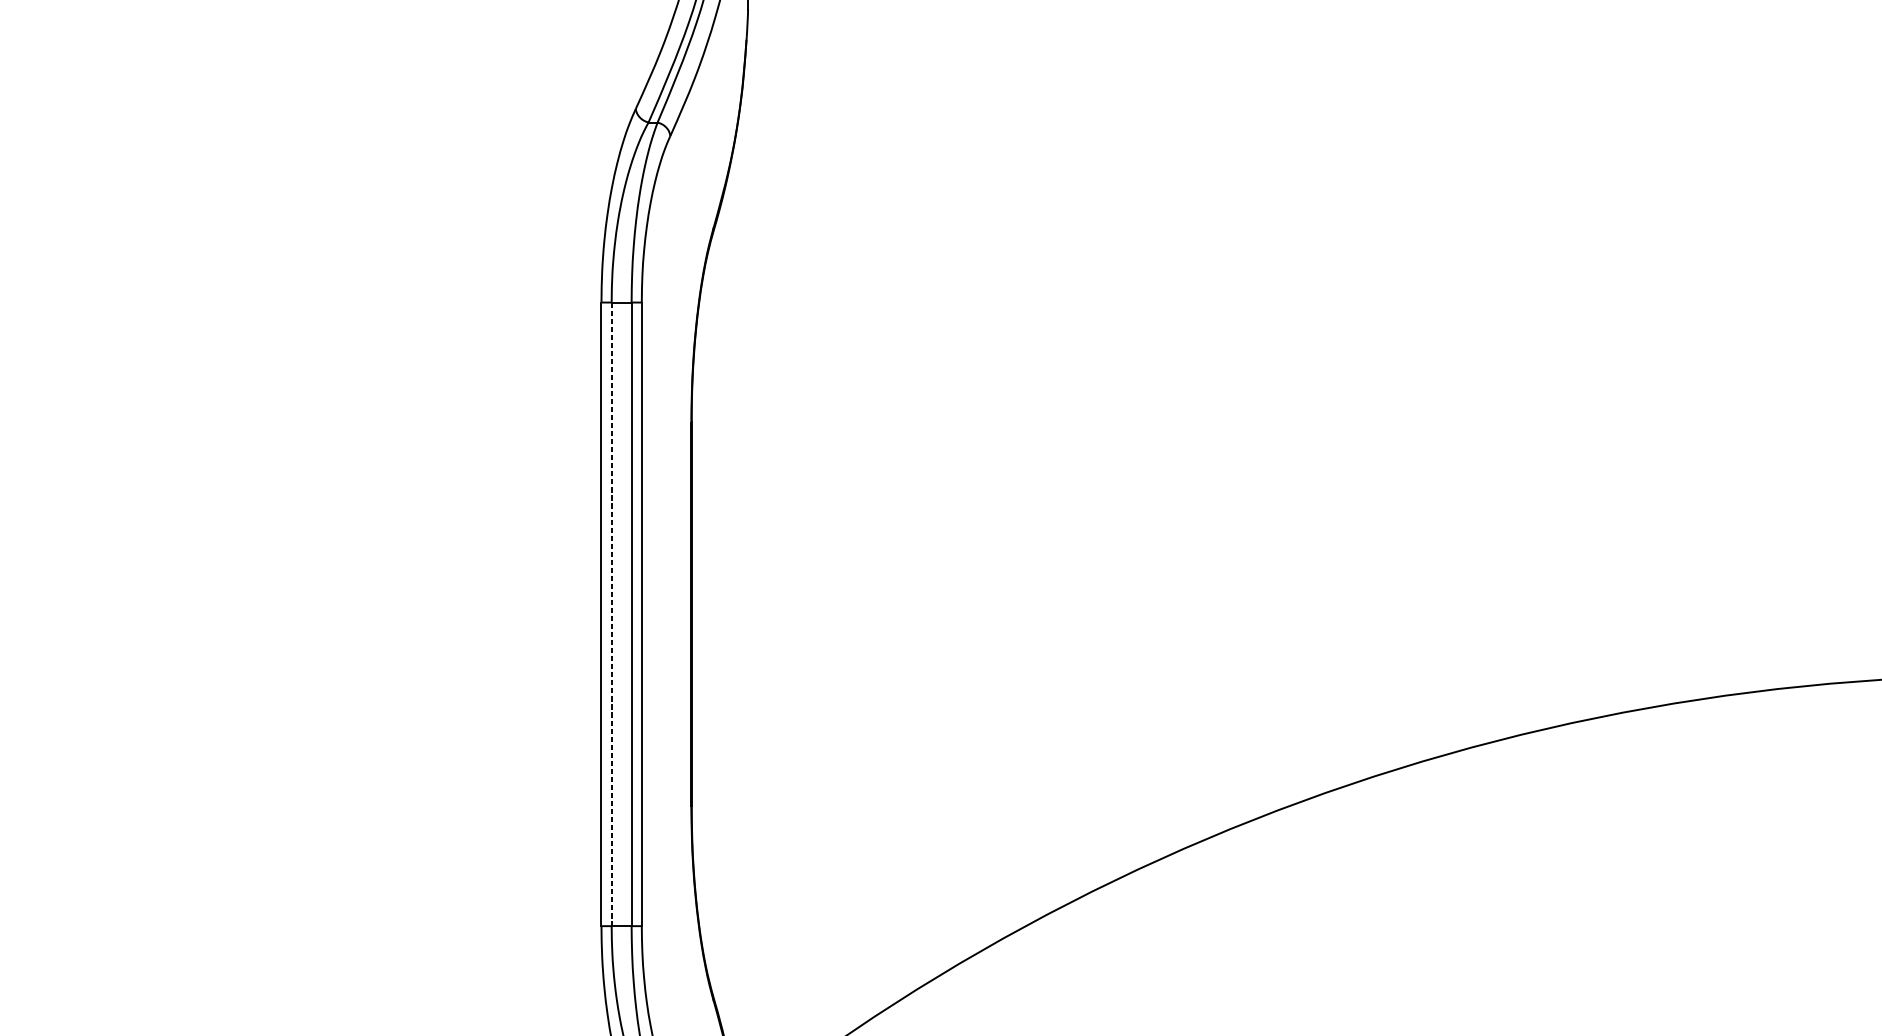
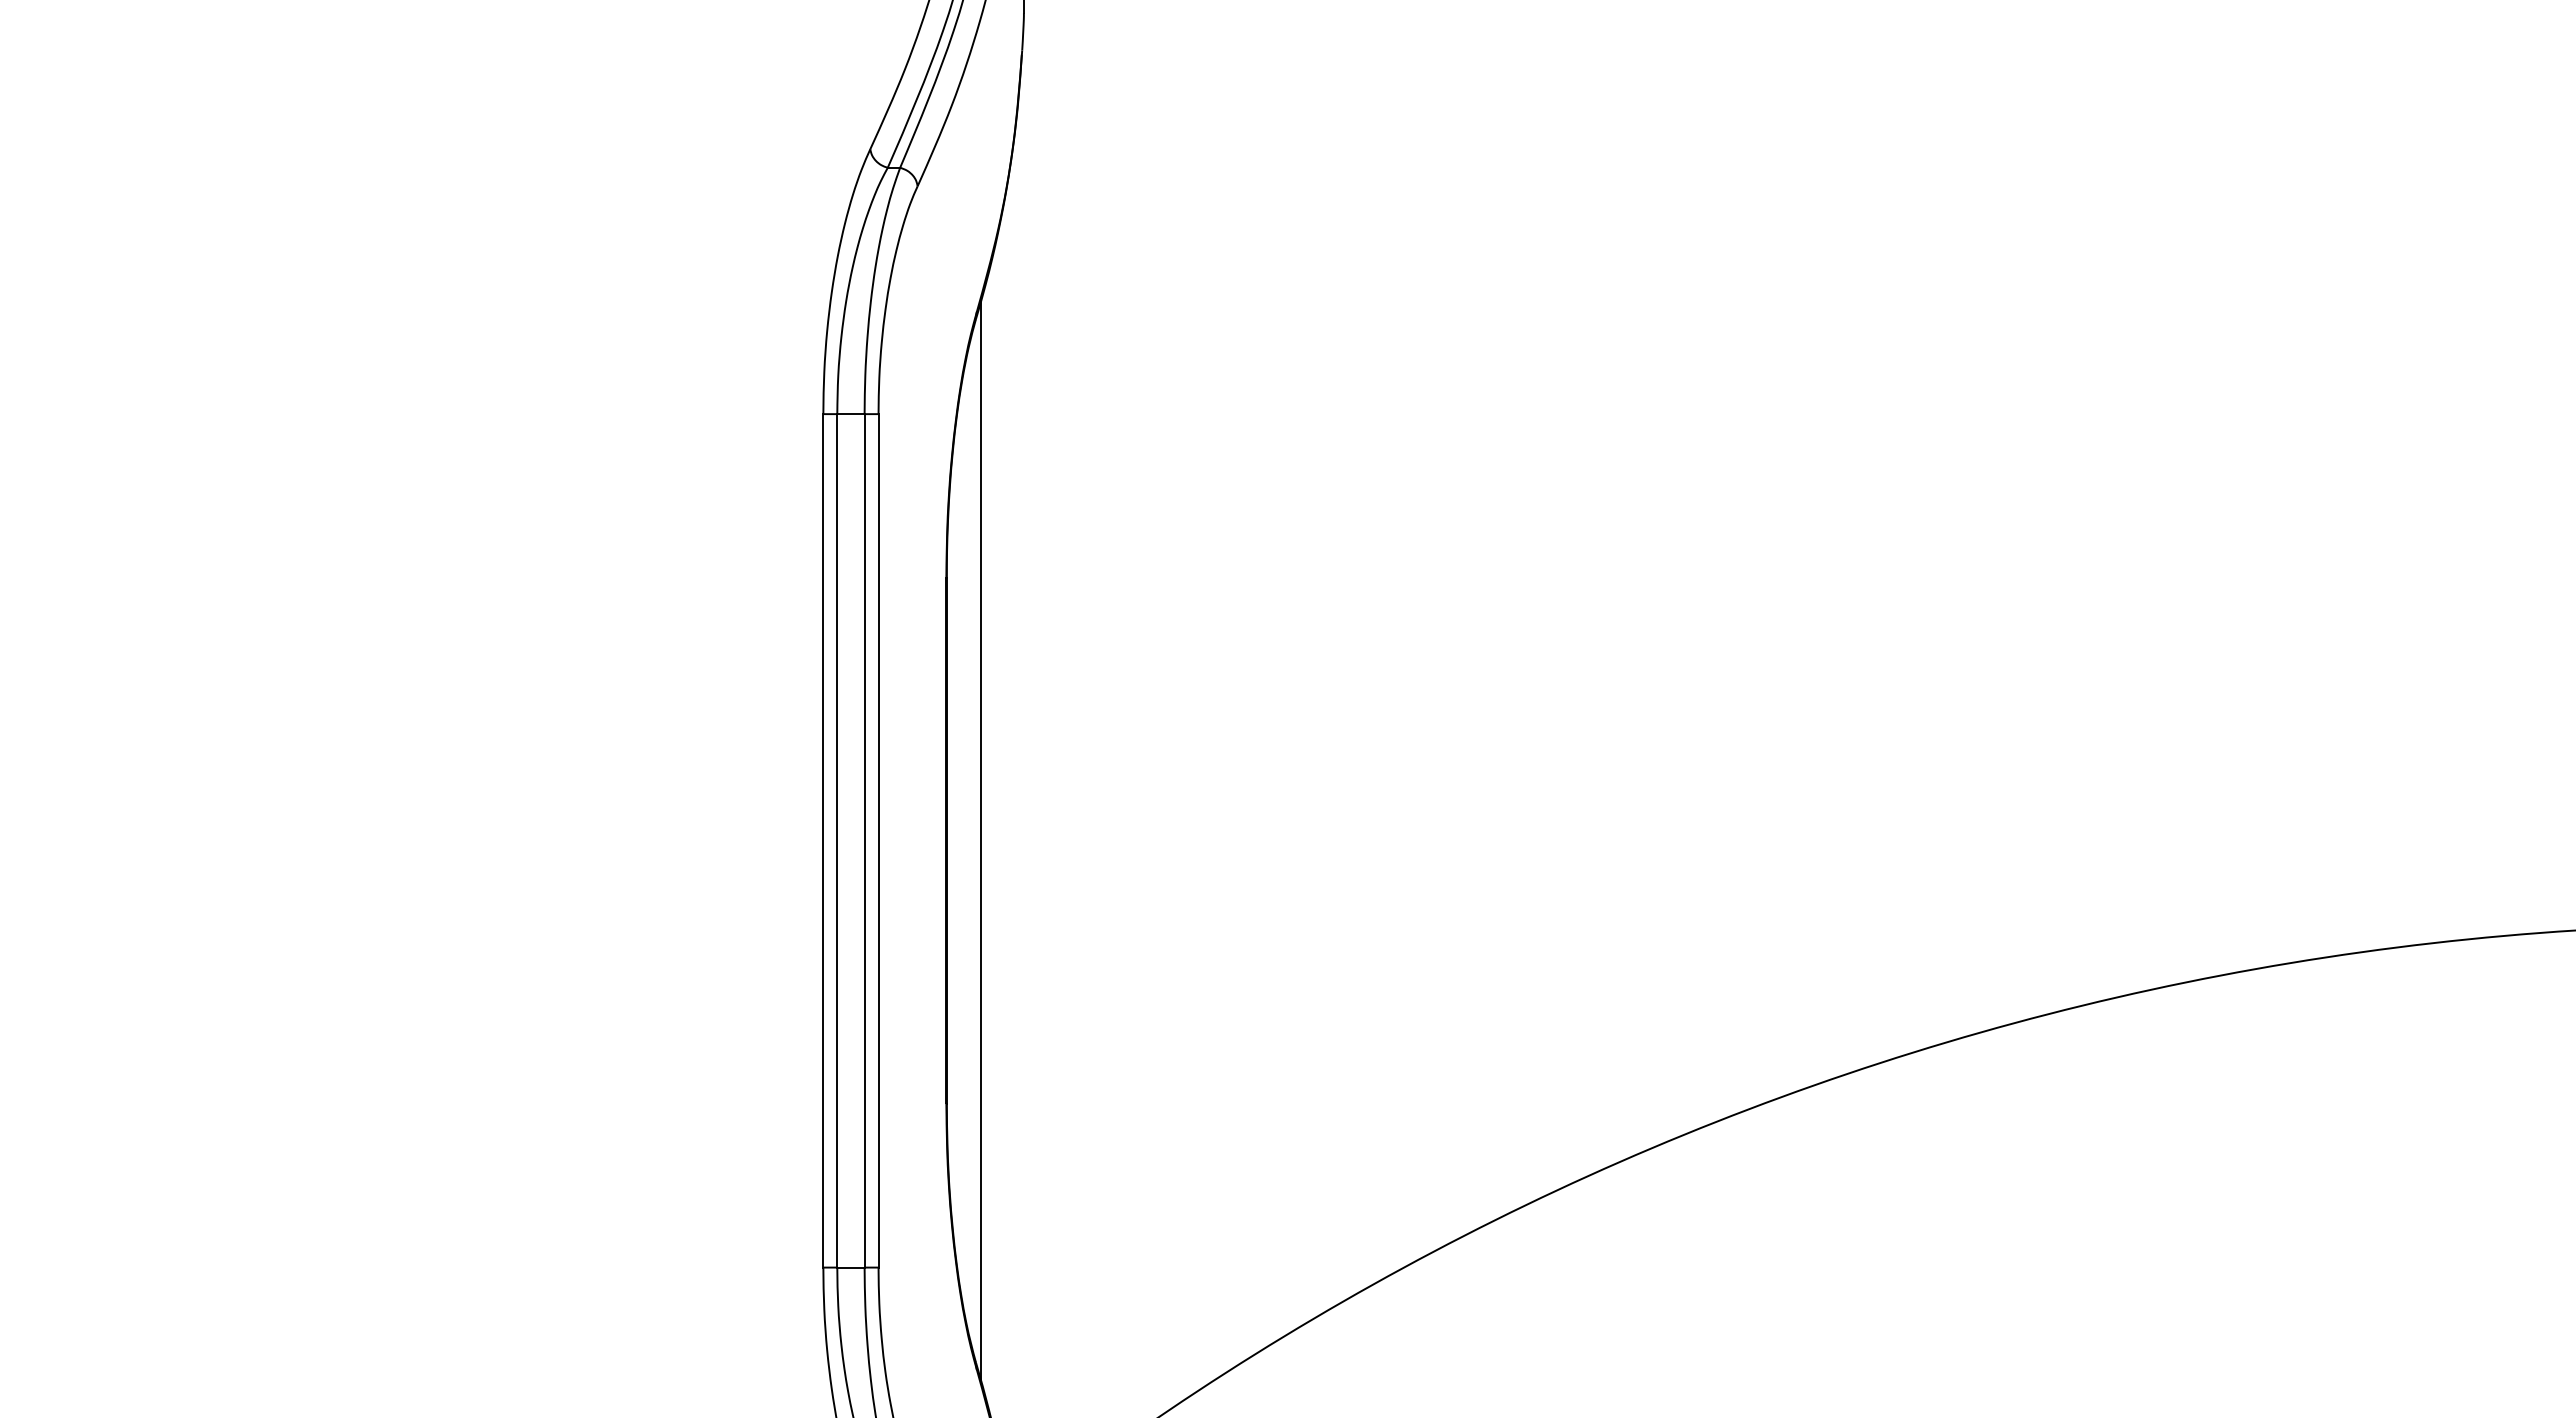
line: (611, 614) -> (837, 840), dashed -> solid
line: (717, 614) -> (981, 840), added

